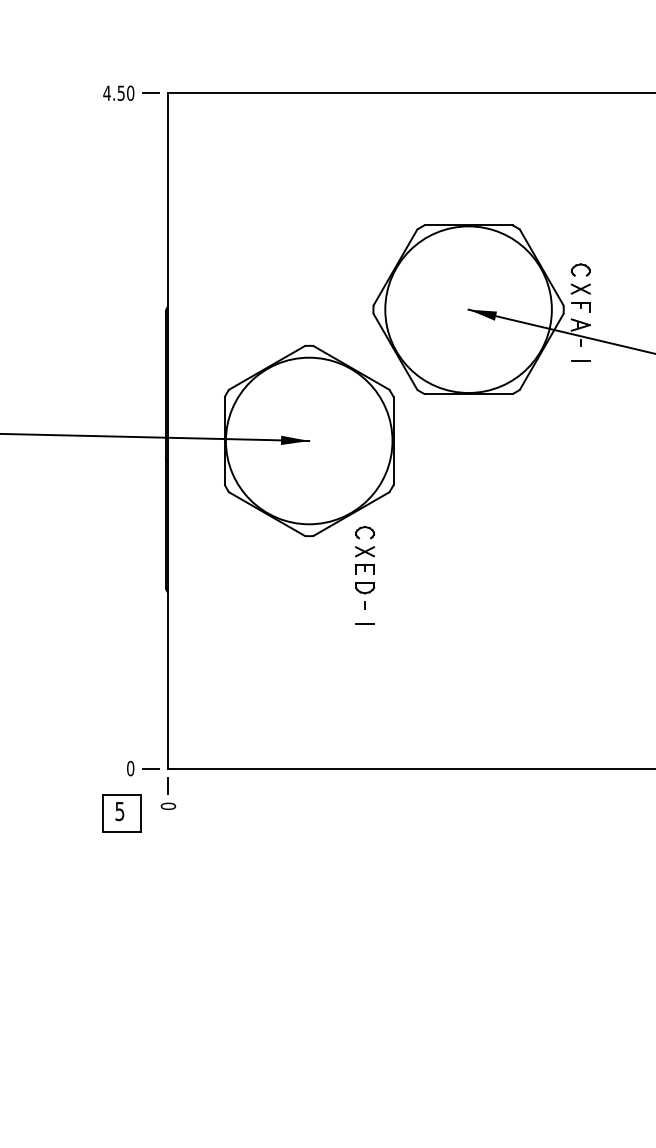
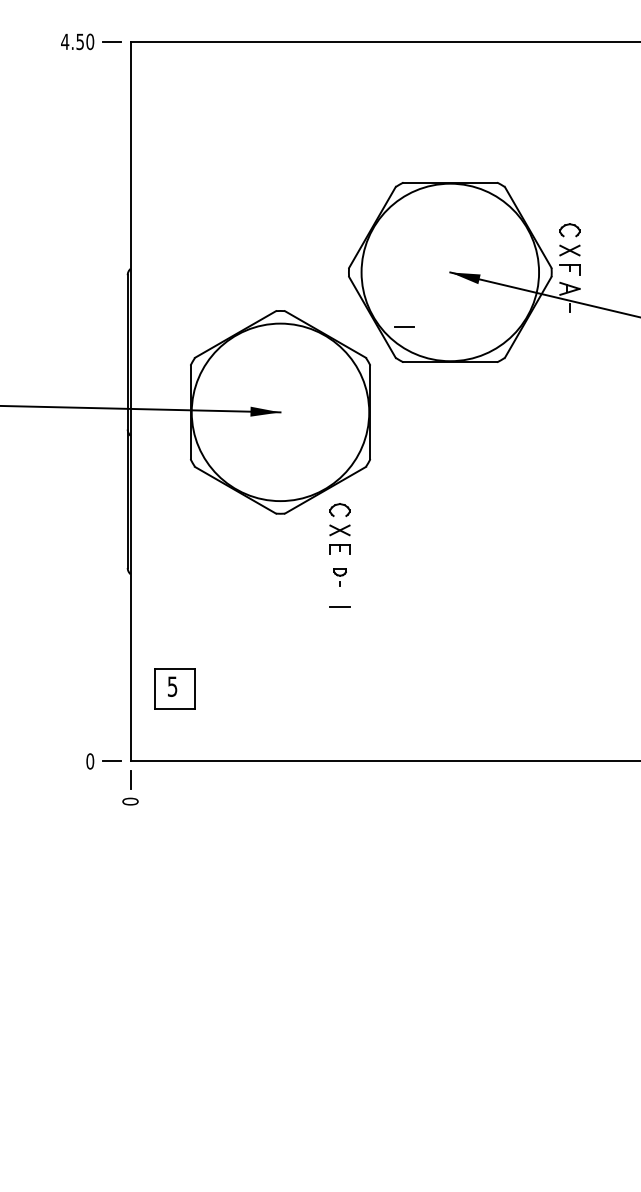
line: (580, 360) -> (404, 326), moved
part: (365, 595) -> (340, 576), size x0.6
part: (121, 813) -> (174, 688), moved

